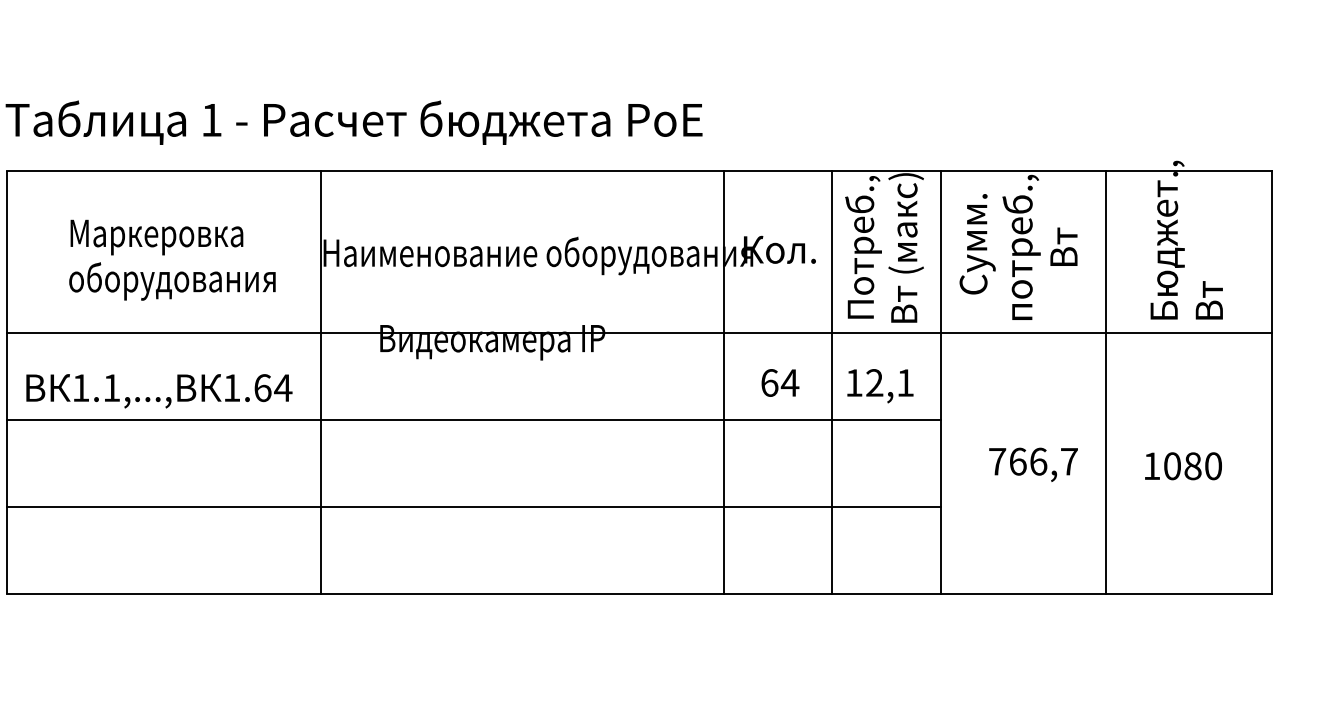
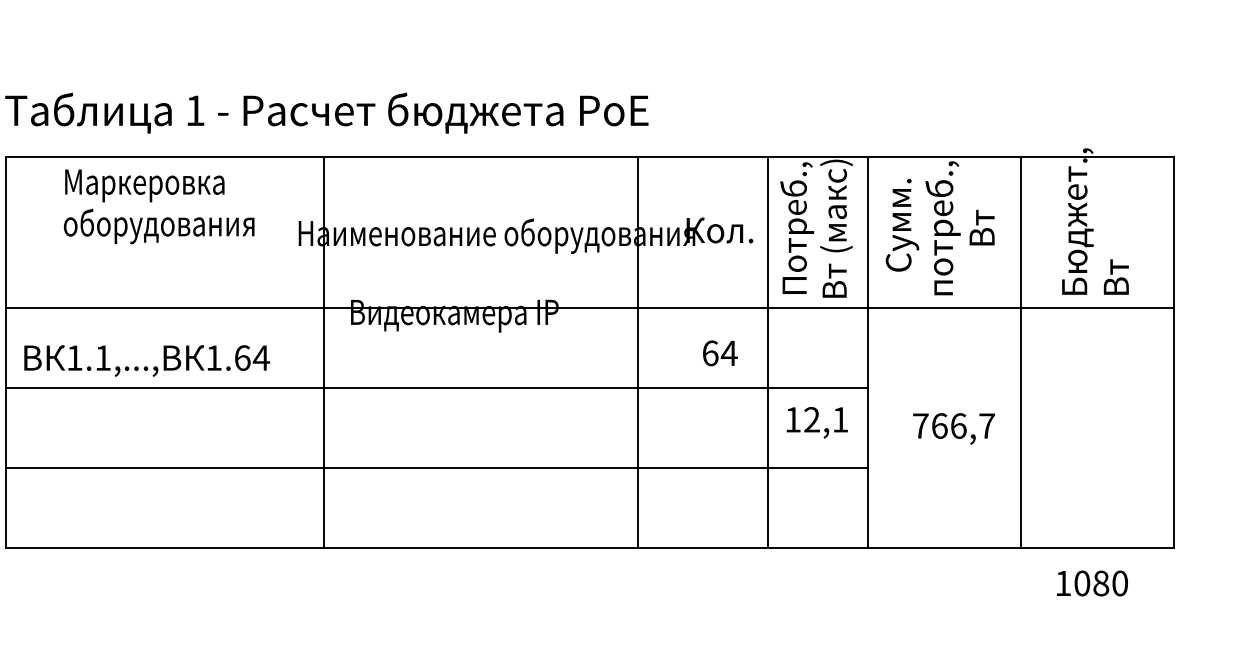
text: (172, 259) -> (159, 206), moved
line: (320, 381) -> (323, 352), moved
line: (723, 381) -> (637, 352), moved
text: (880, 386) -> (817, 423), moved
text: (1183, 466) -> (1092, 583), moved

